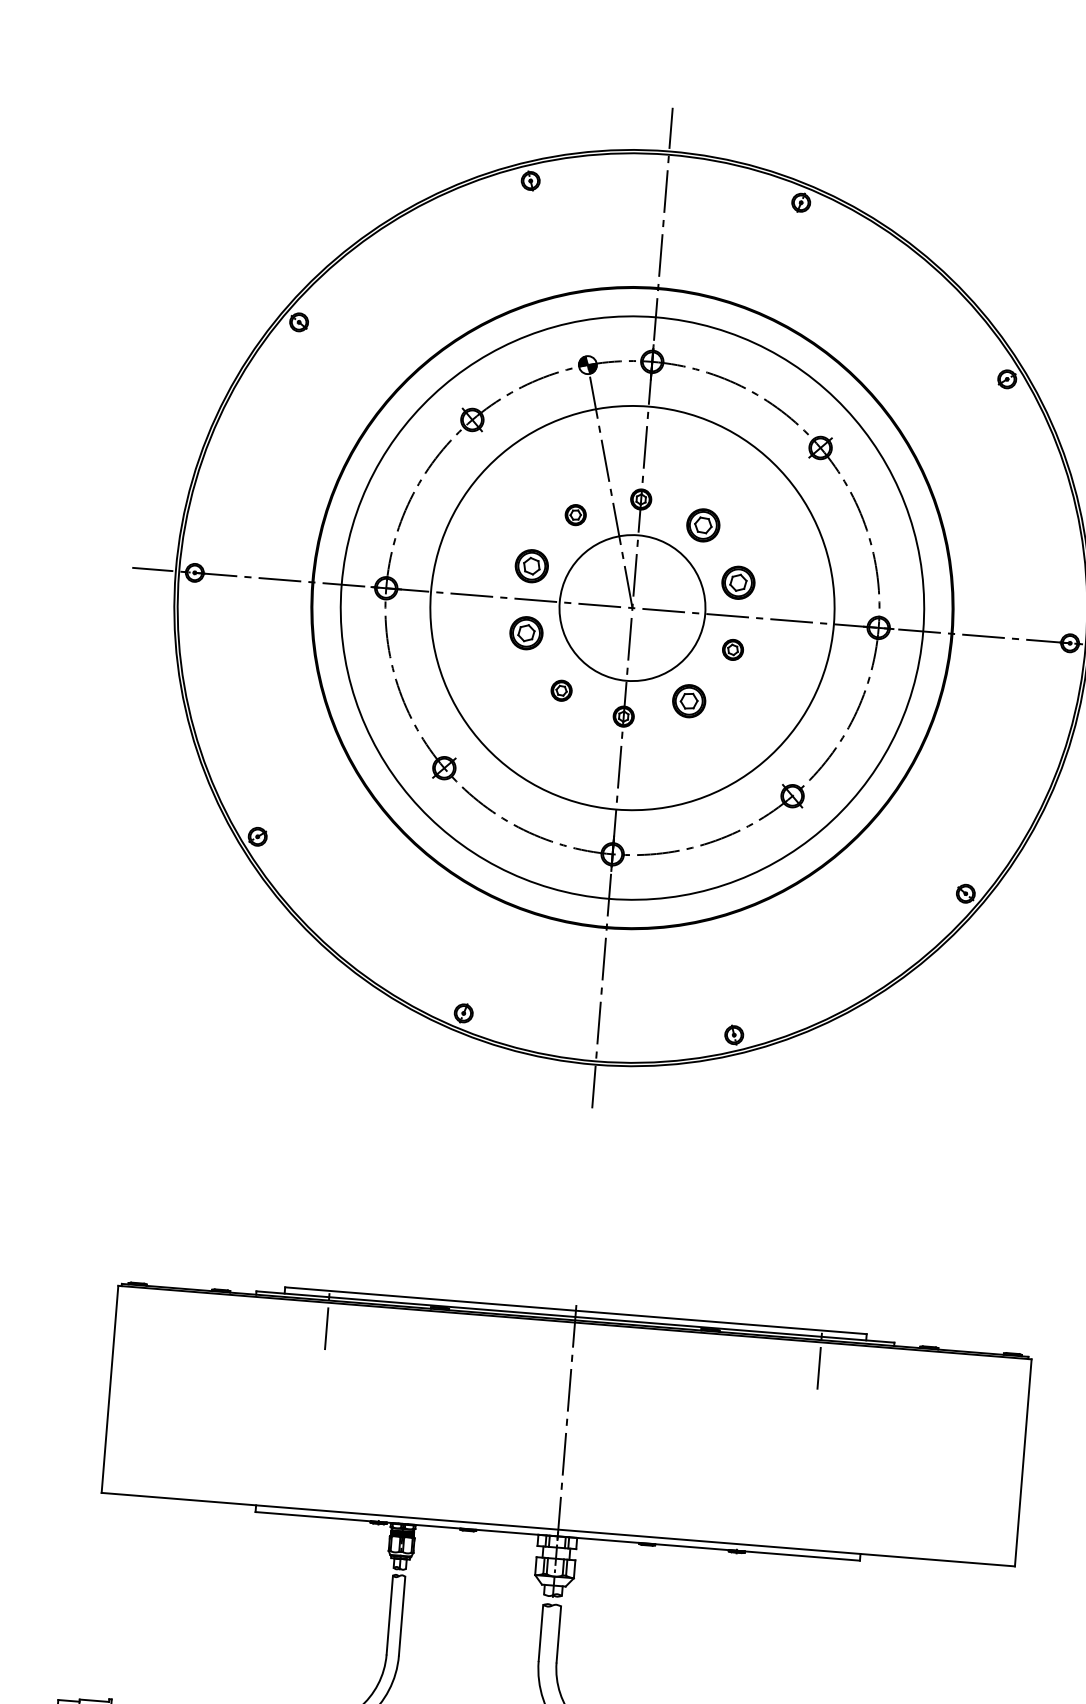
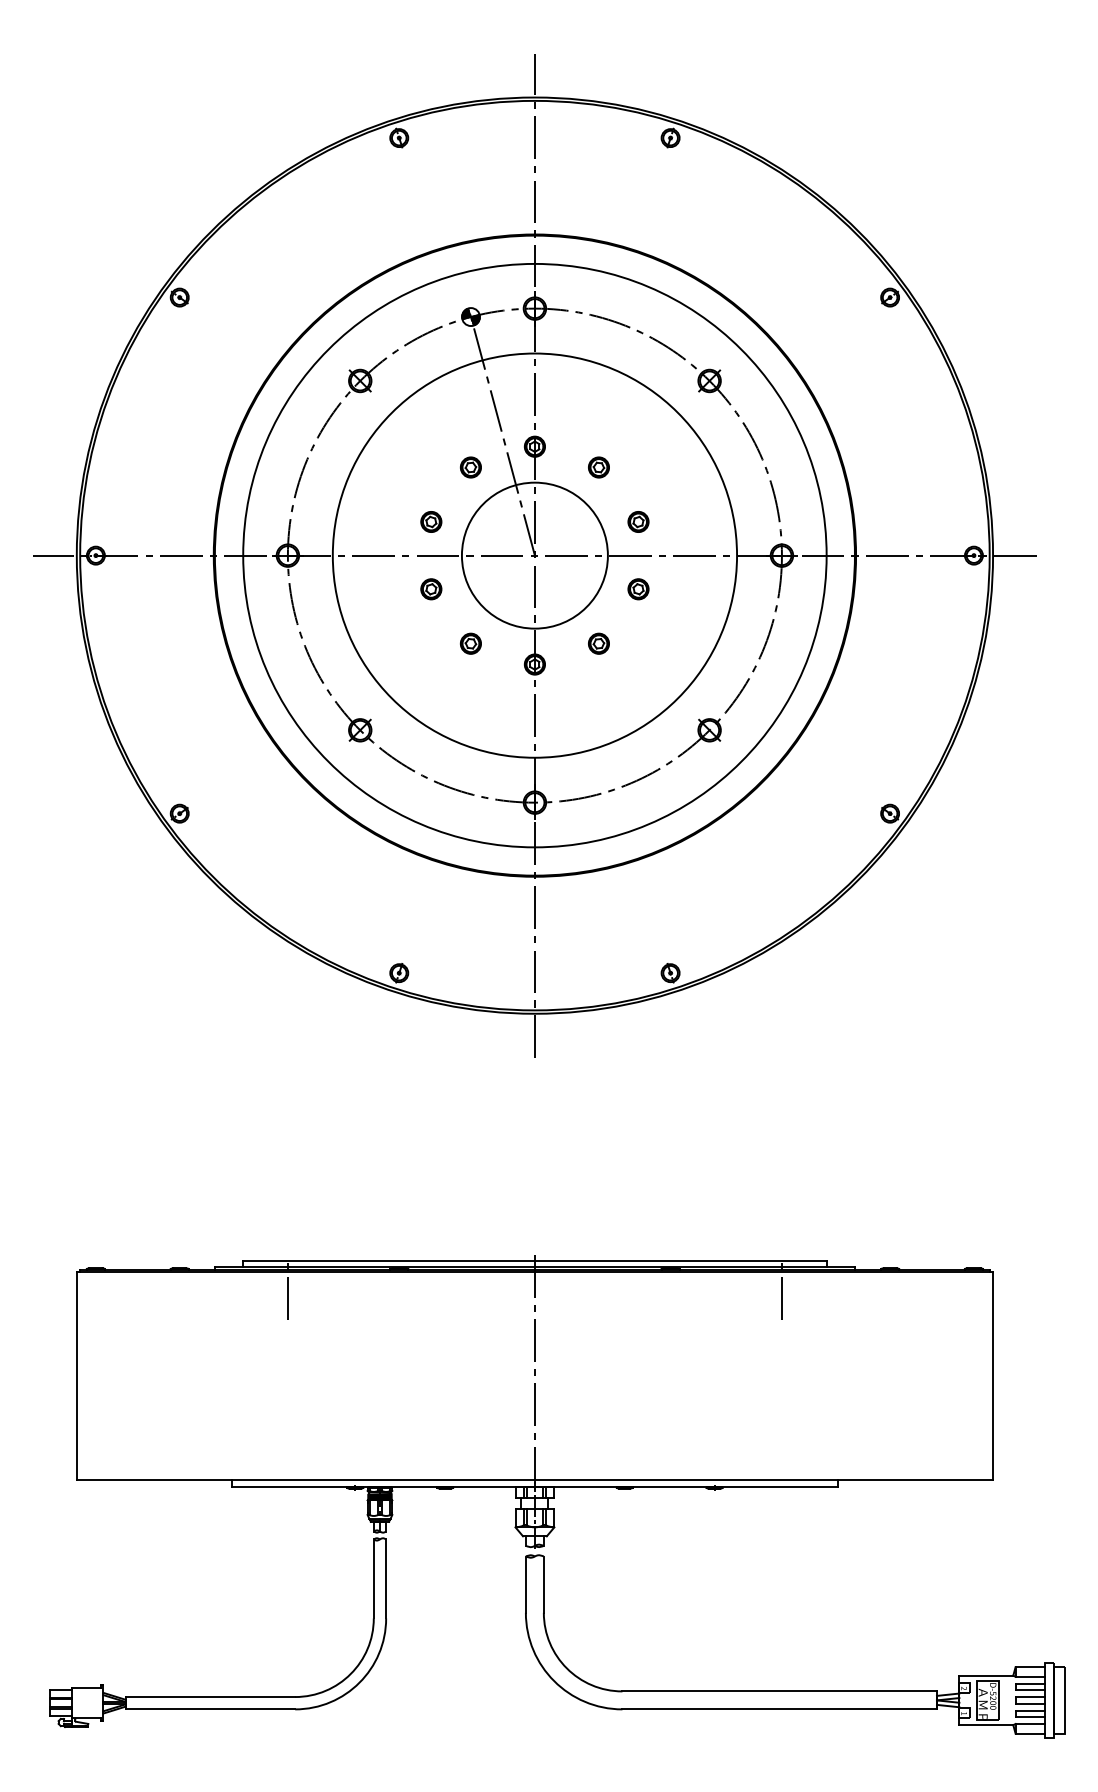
part: (702, 525) -> (598, 467), size x0.62
part: (532, 565) -> (431, 521), size x0.62
part: (738, 582) -> (638, 521), size x0.62
part: (526, 633) -> (431, 589), size x0.62
part: (688, 700) -> (598, 643), size x0.62

